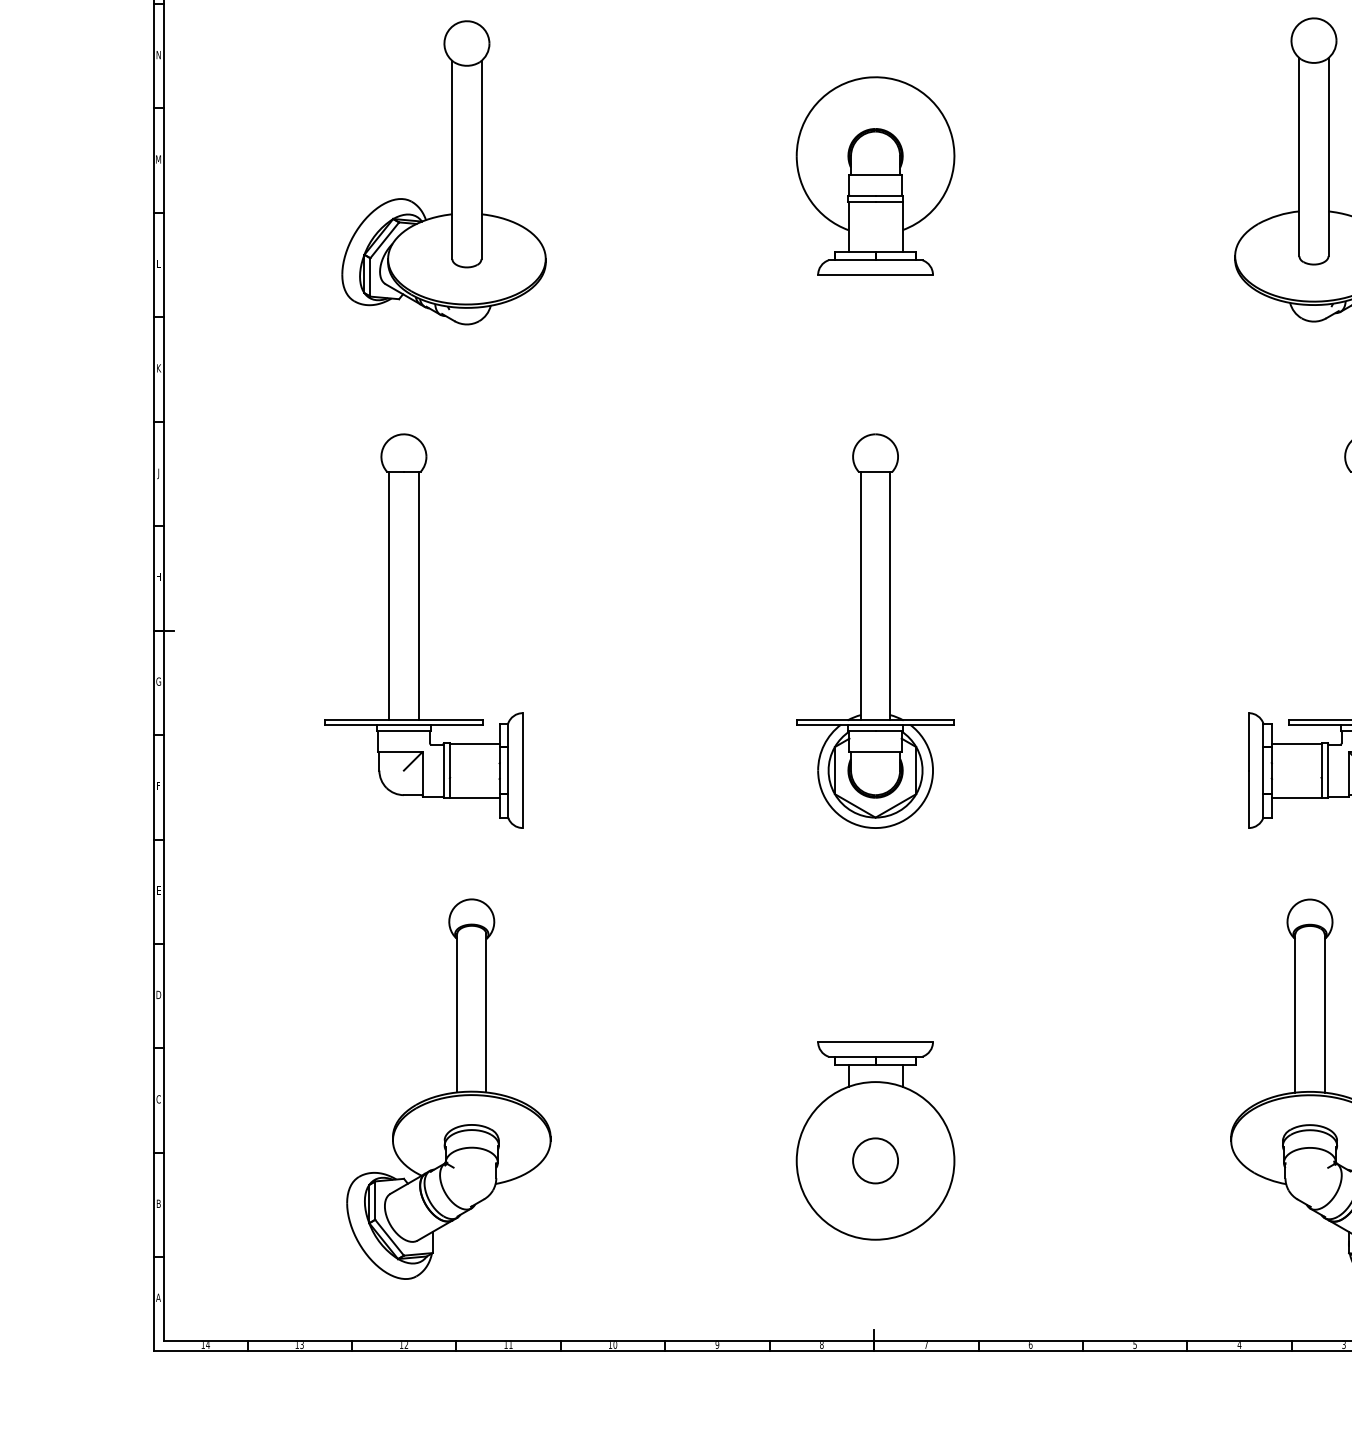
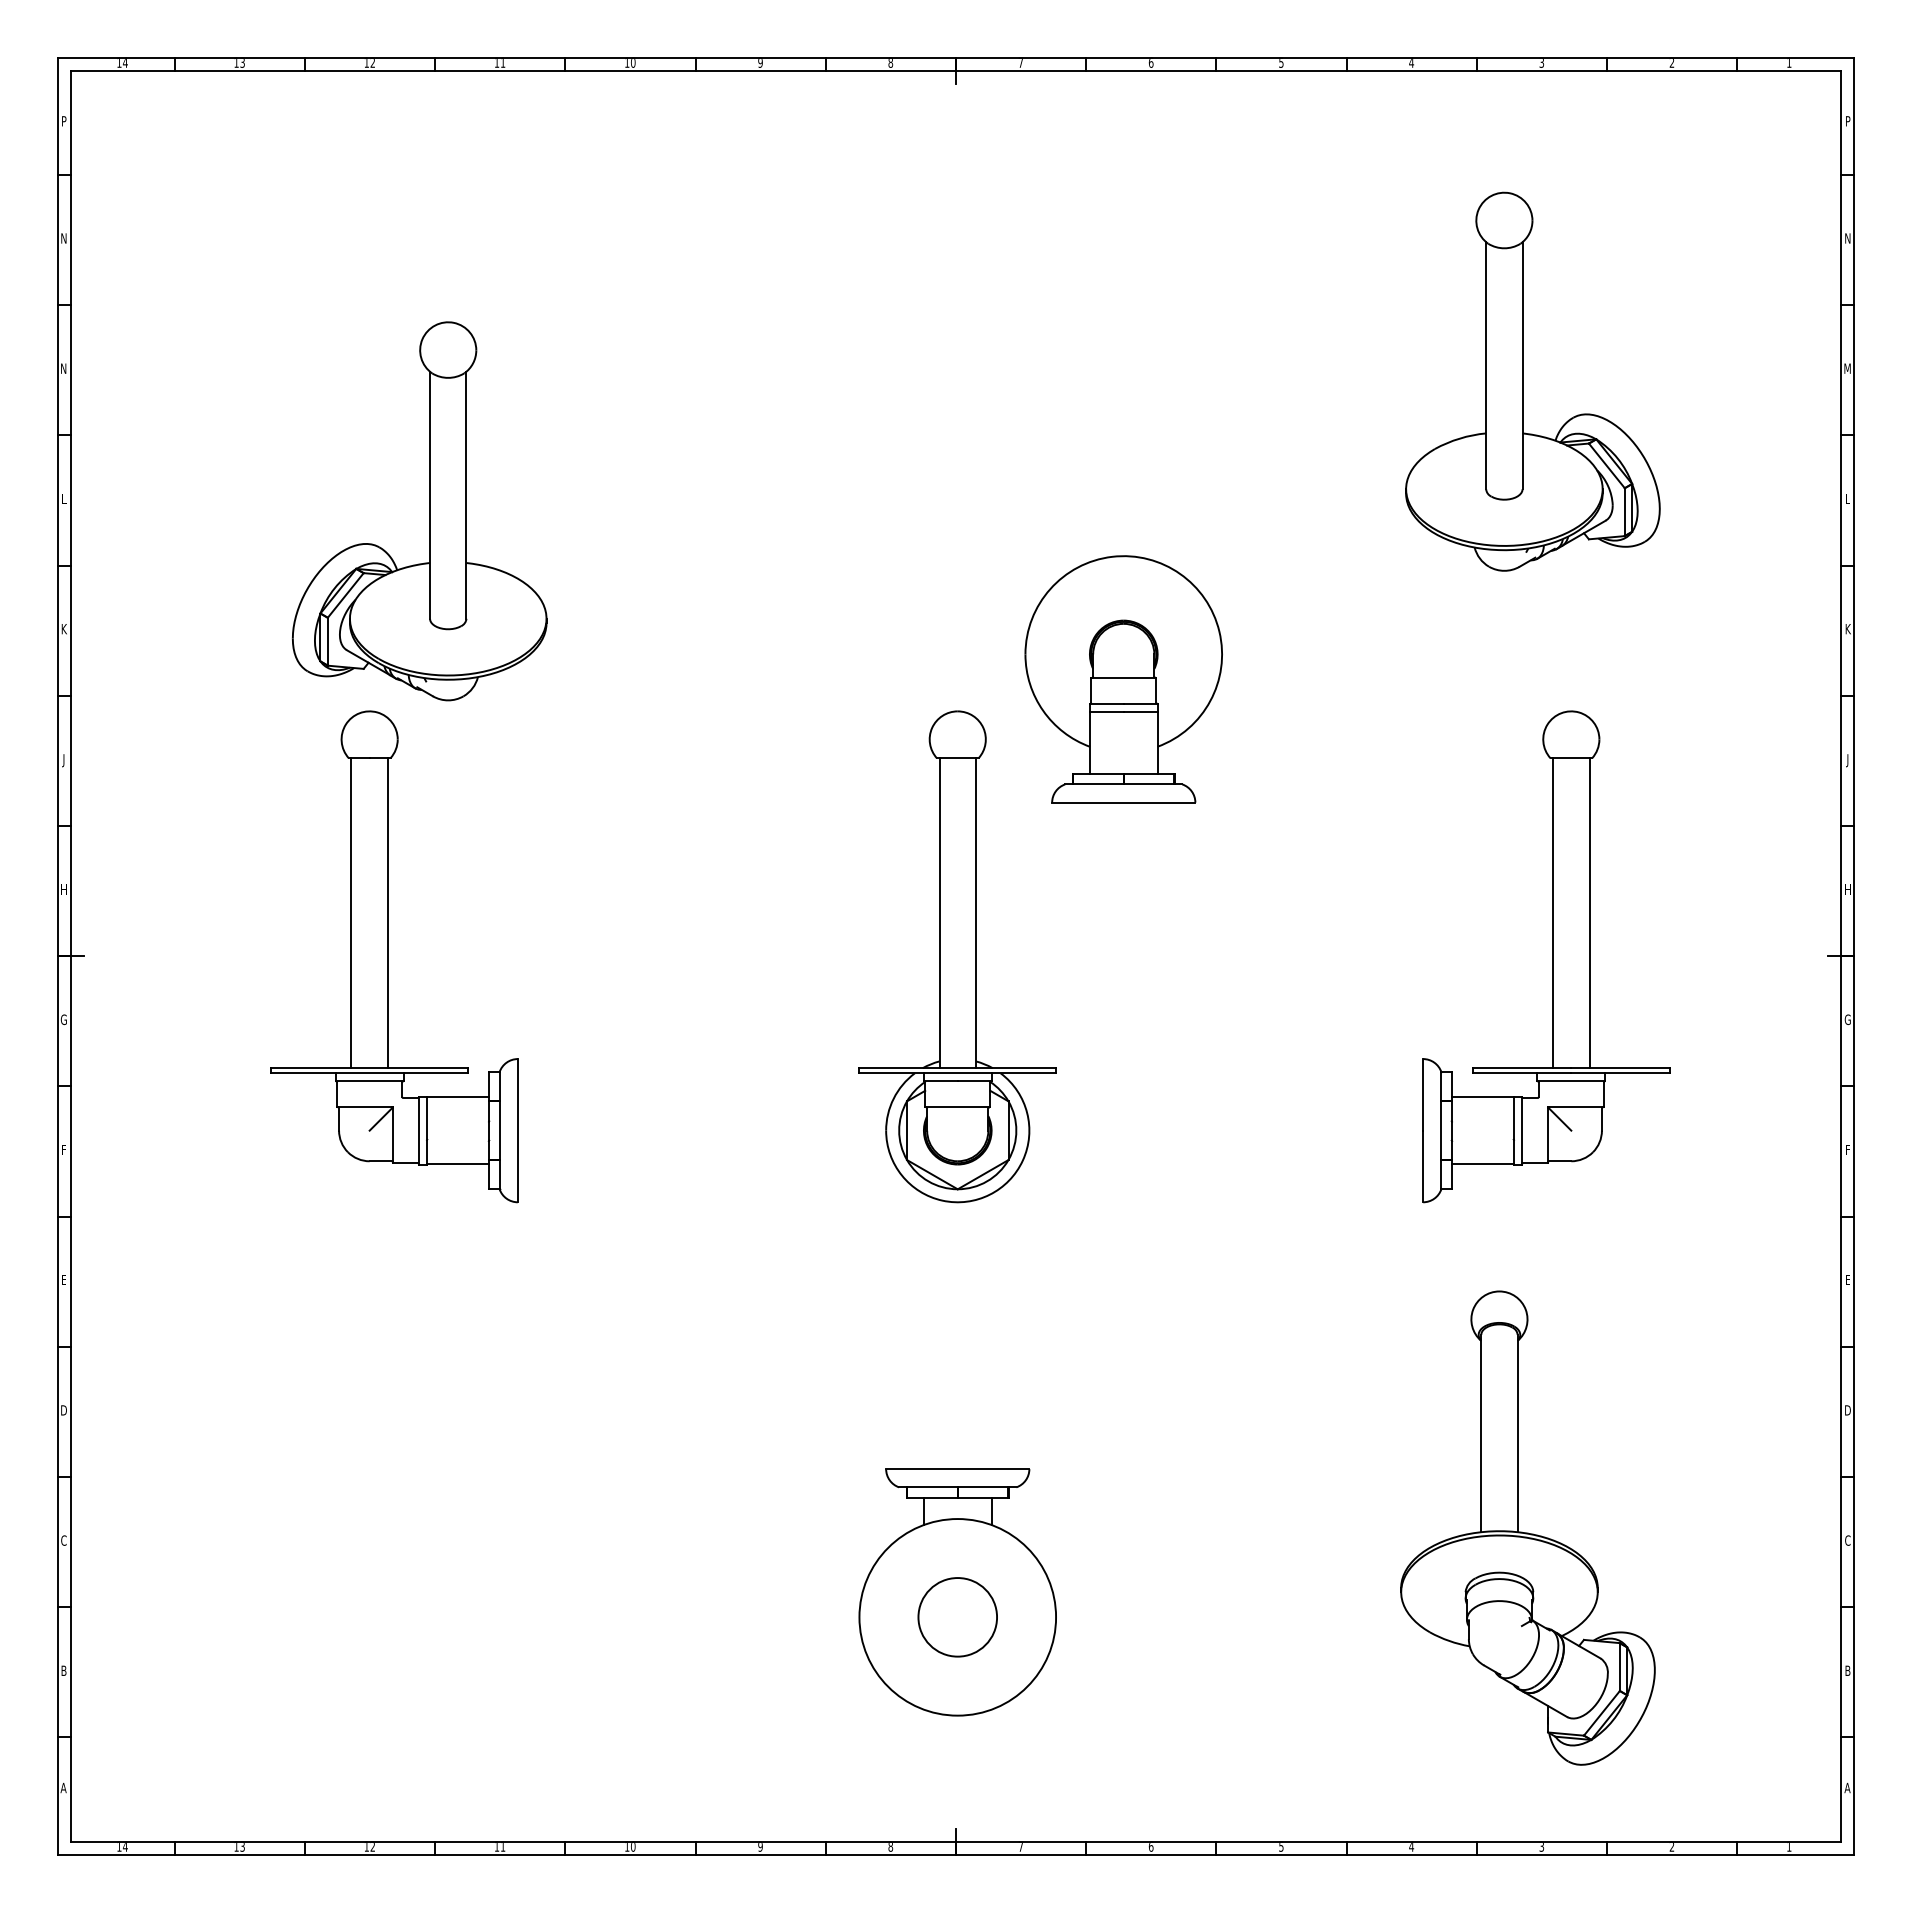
text: (158, 159) -> (63, 368), M -> N
part: (451, 172) -> (429, 511), moved
part: (875, 176) -> (1123, 679), moved
part: (448, 1088) -> (425, 1527), removed
circle: (875, 1161) -> (957, 1617), size x1.4

